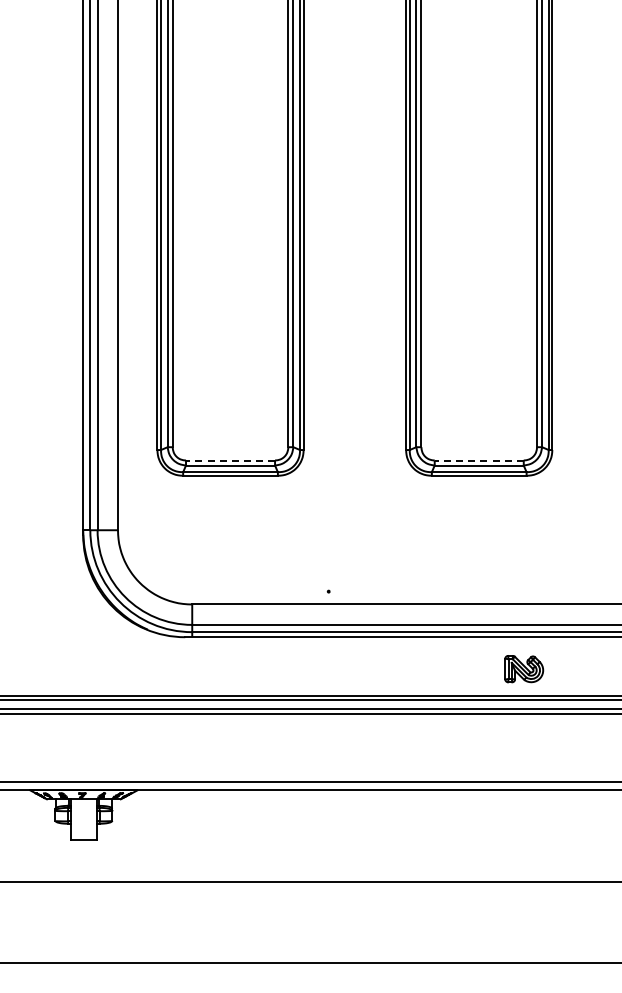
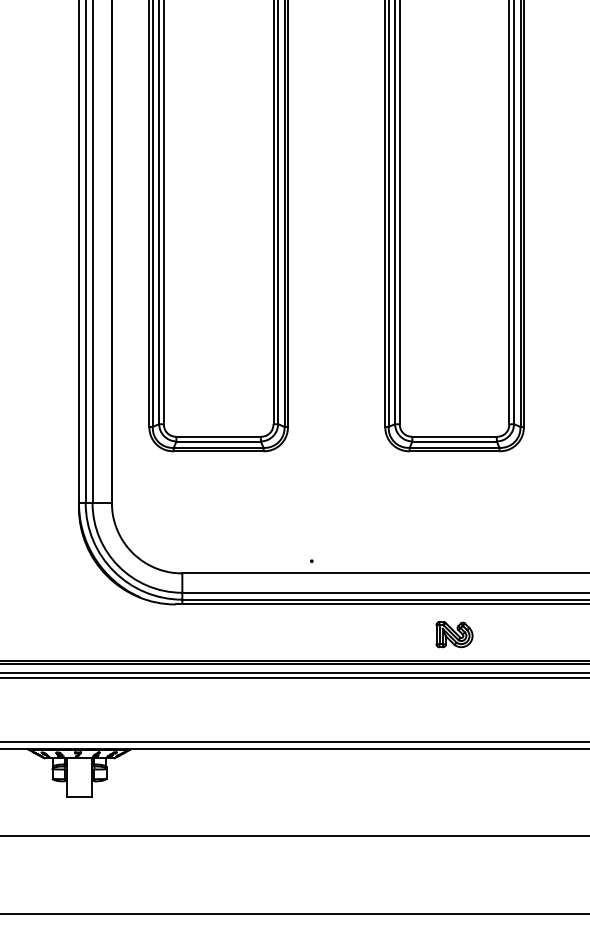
line: (230, 460) -> (218, 436), dashed -> solid
line: (479, 460) -> (454, 436), dashed -> solid
part: (524, 669) -> (454, 635), moved

